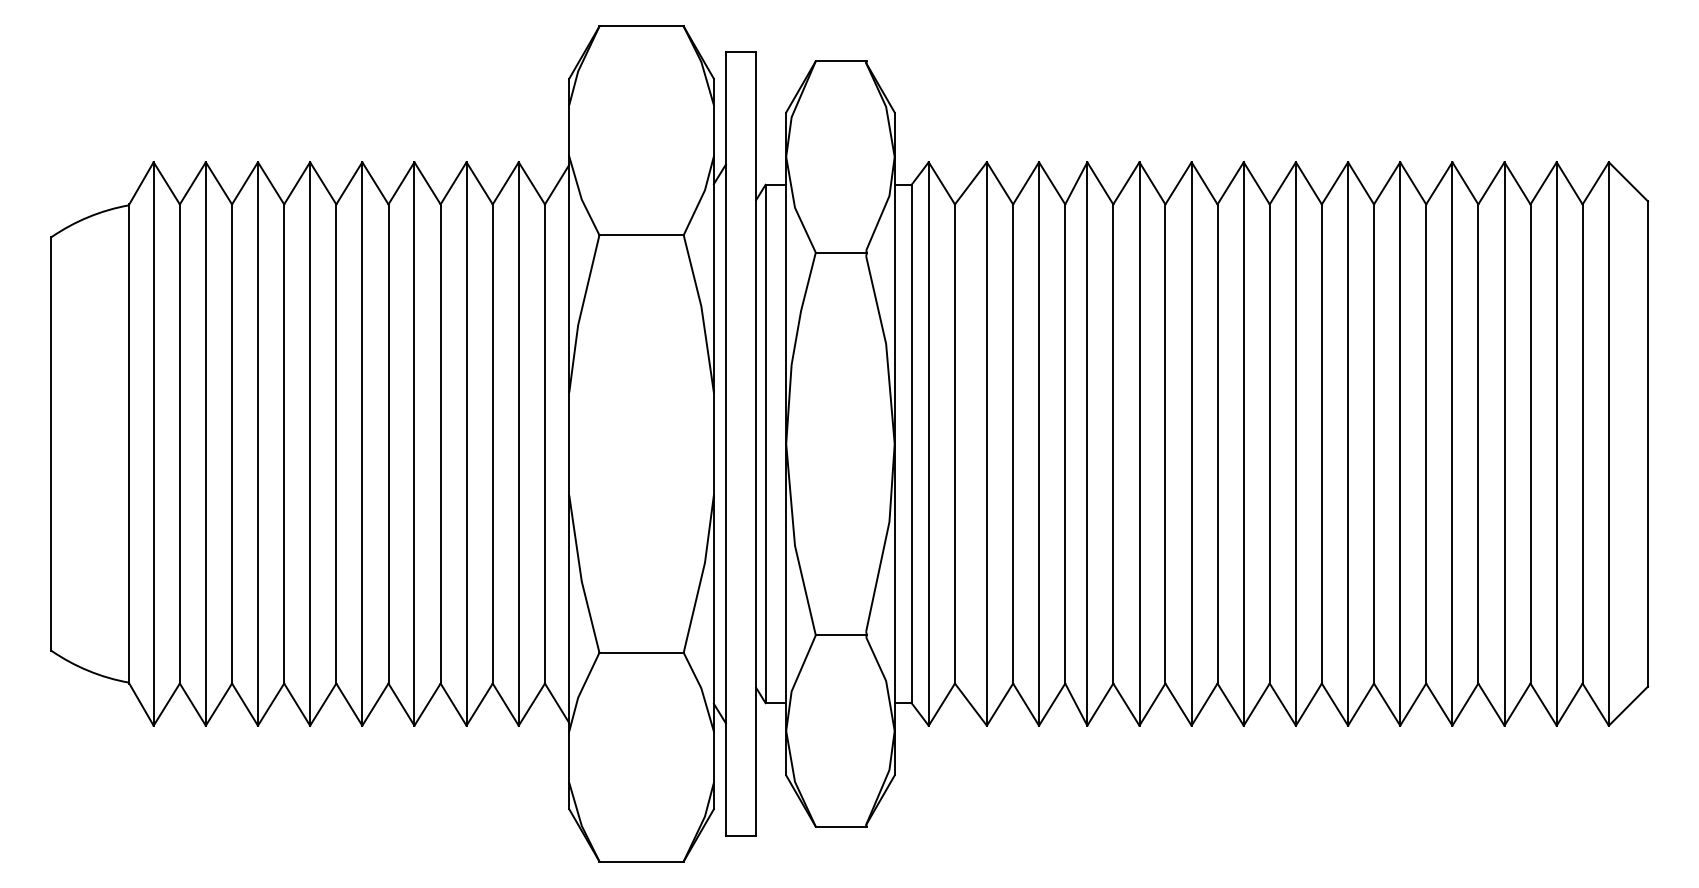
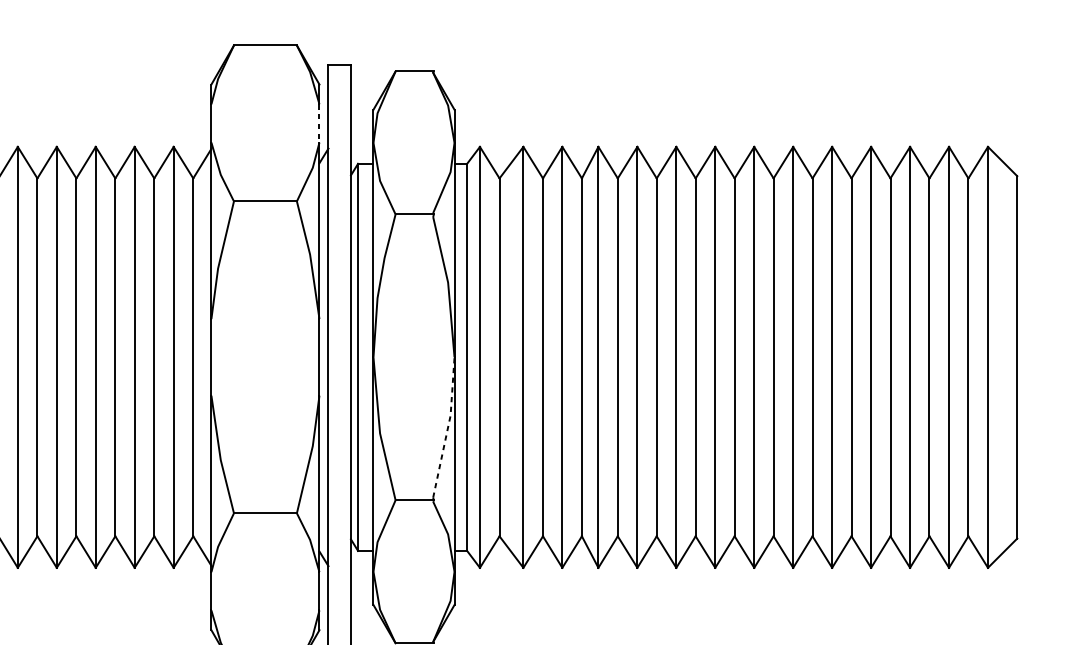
line: (713, 130) -> (319, 123), solid -> dashed
line: (886, 537) -> (448, 427), solid -> dashed

